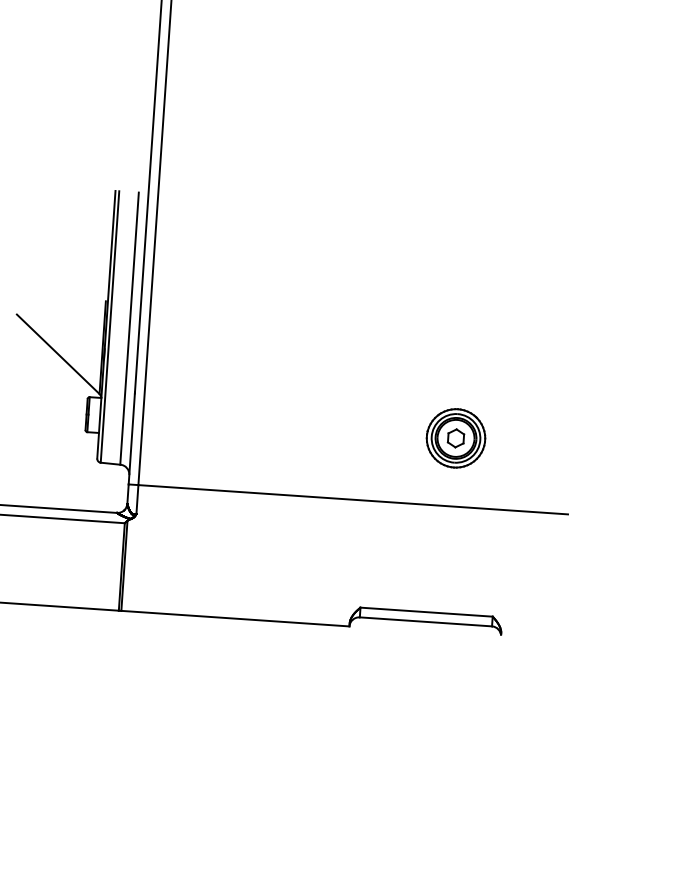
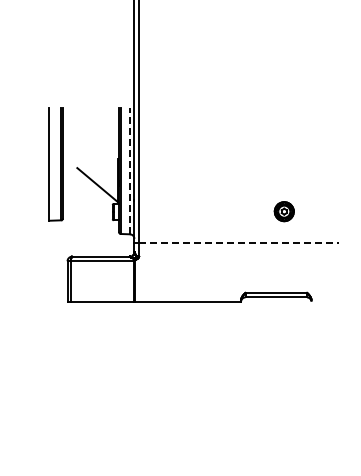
line: (128, 327) -> (129, 170), solid -> dashed
part: (454, 438) -> (283, 211), size x0.7
line: (352, 500) -> (238, 243), solid -> dashed

